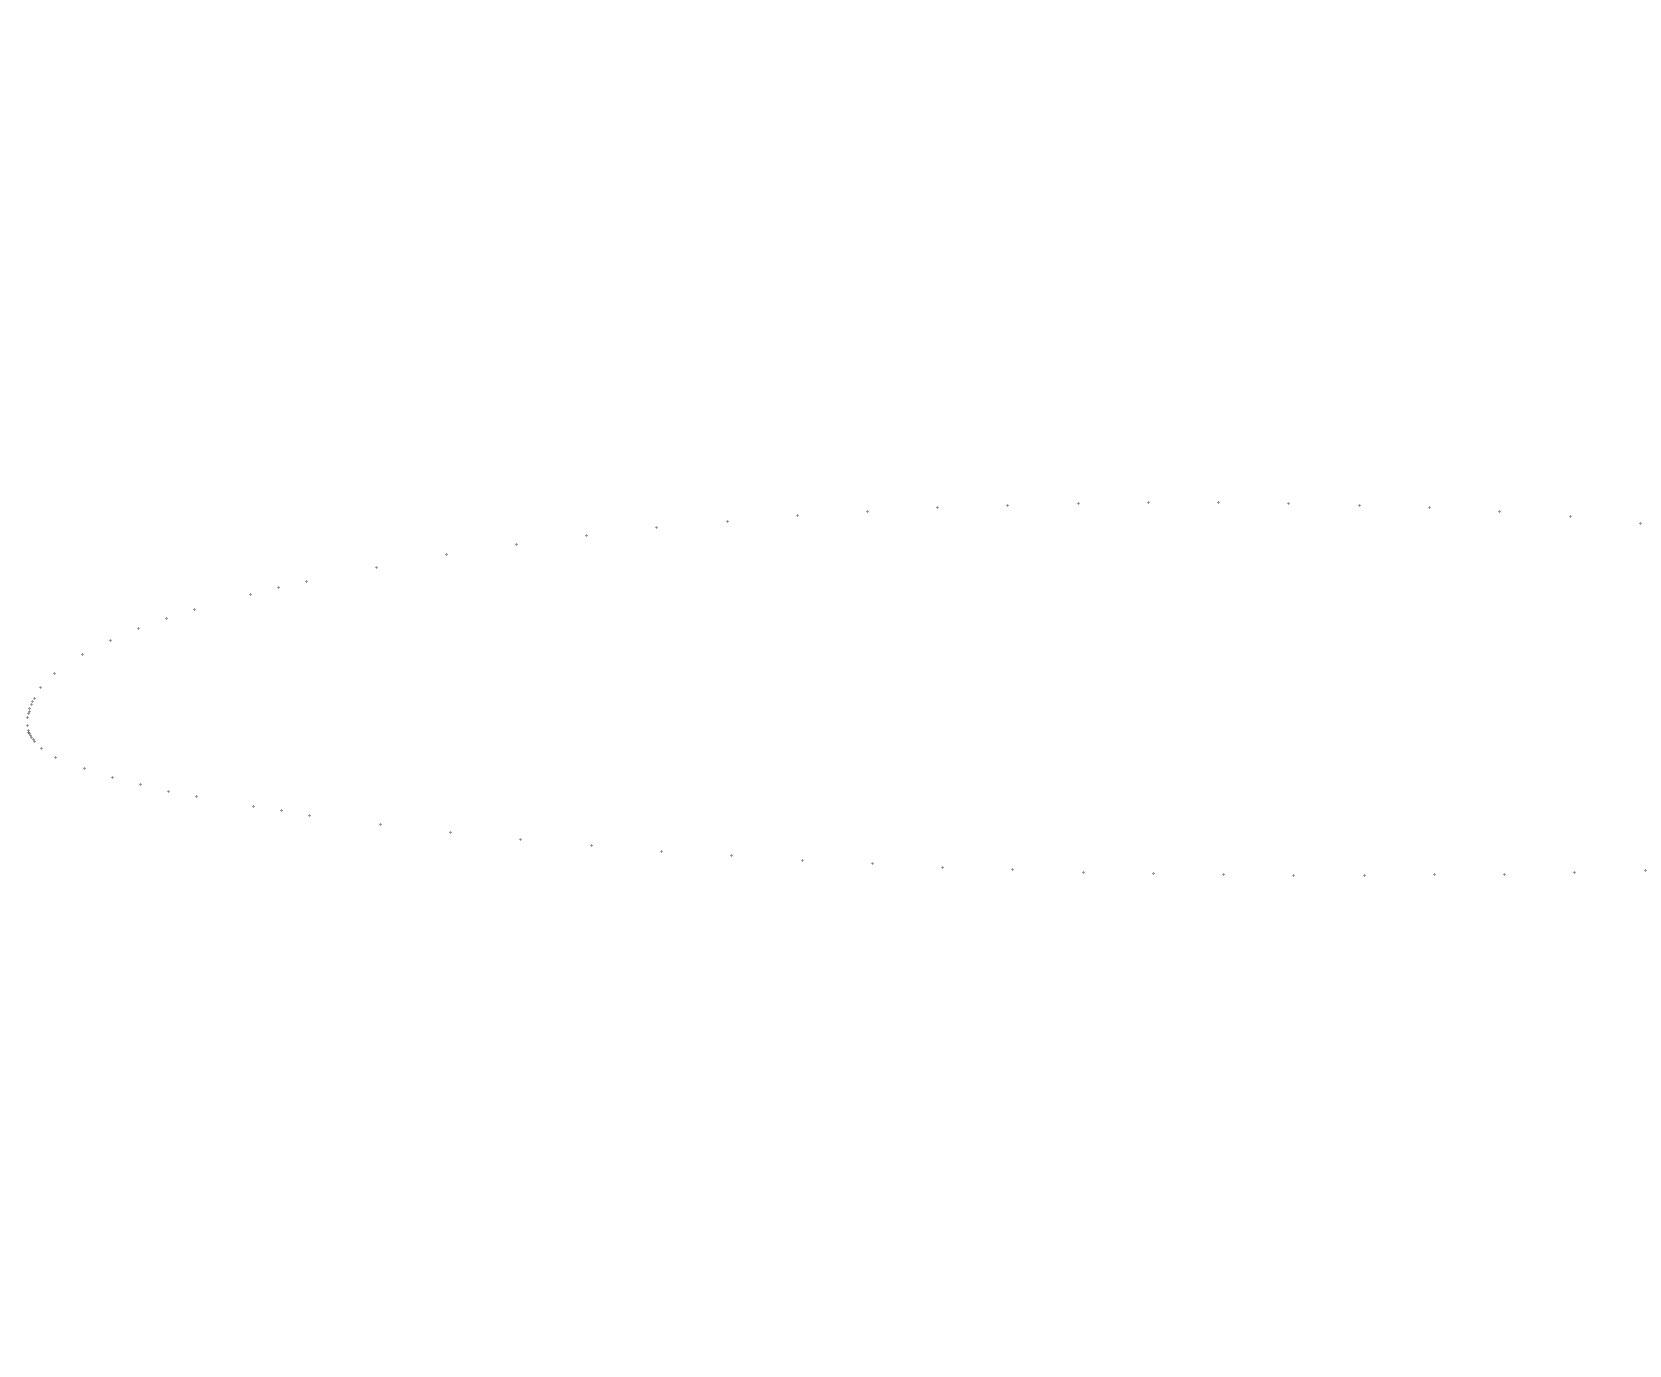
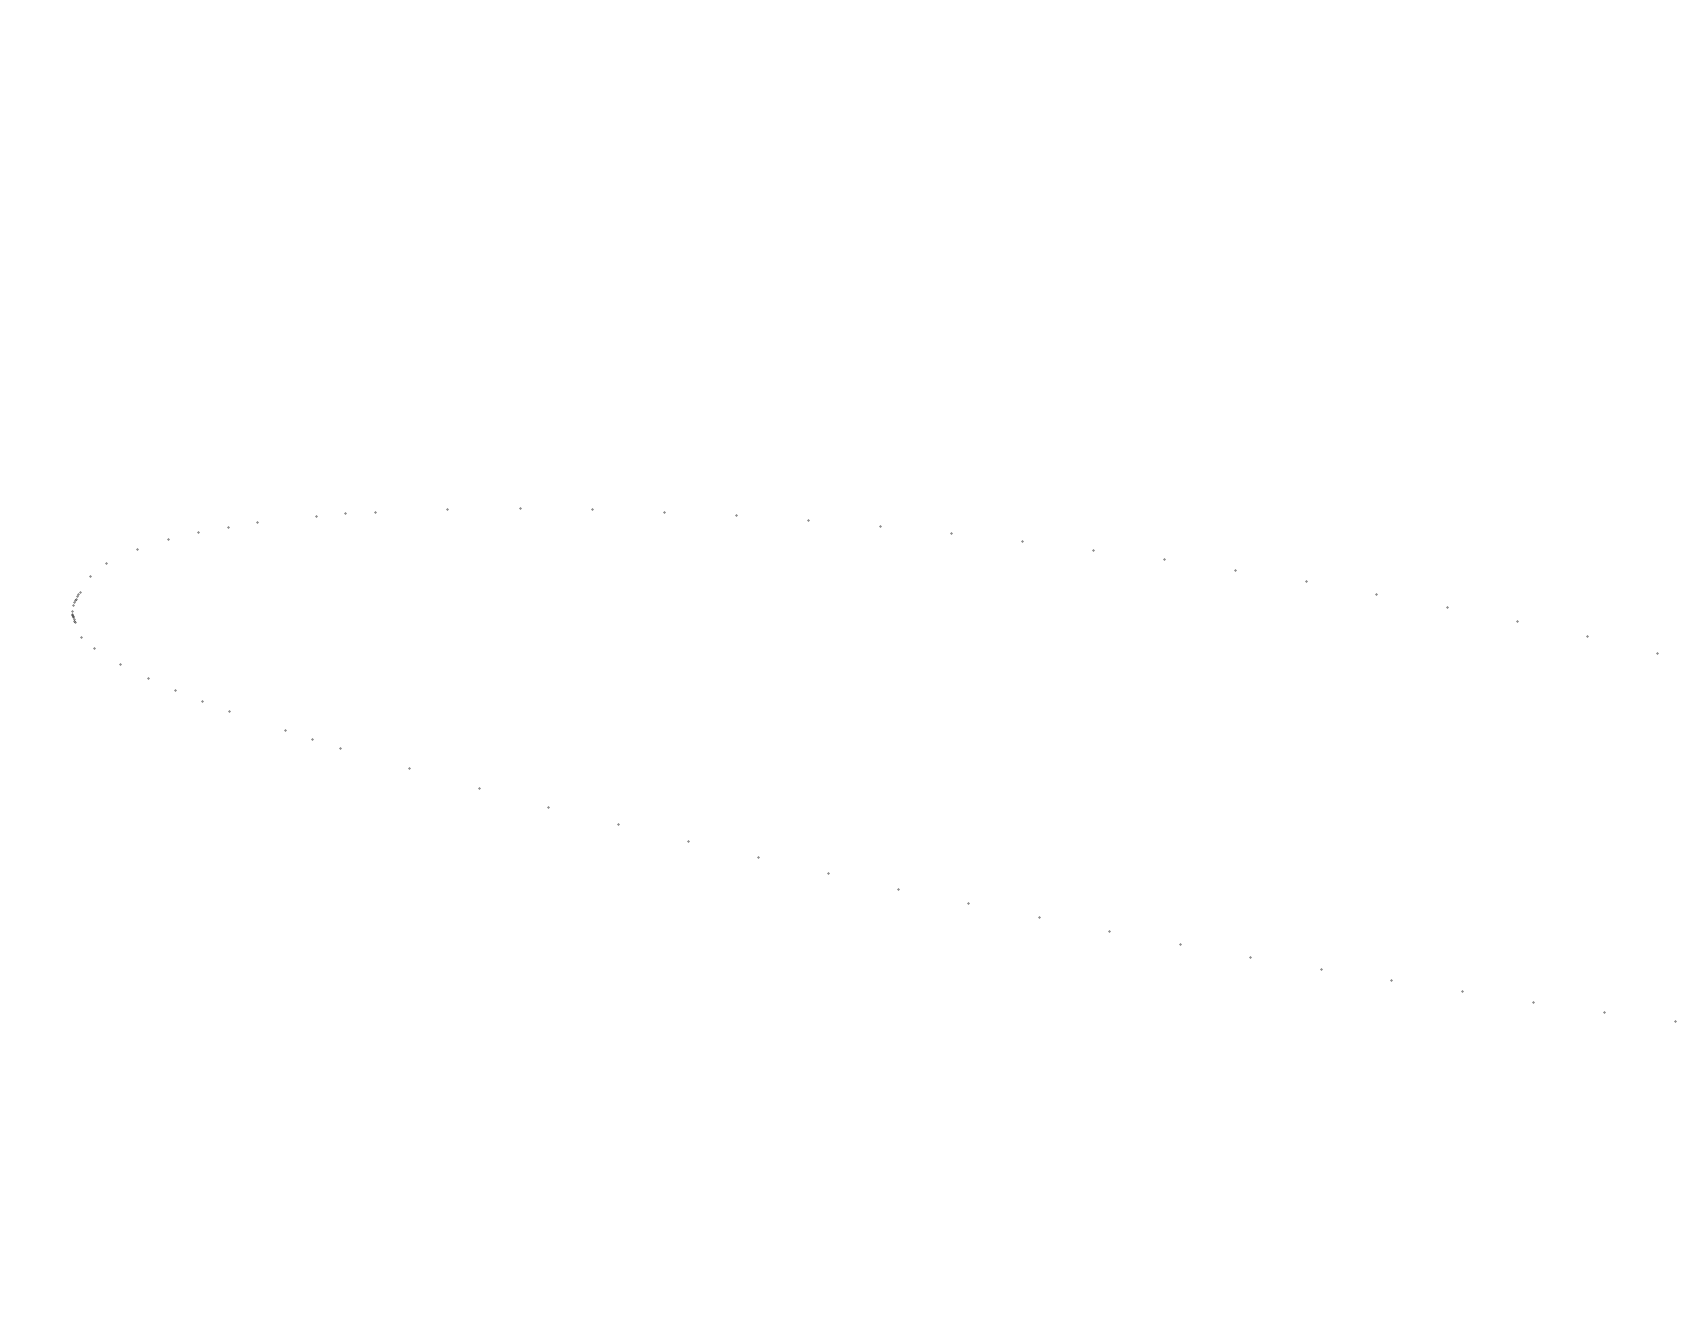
part: (30, 719) -> (75, 606), size x0.7

